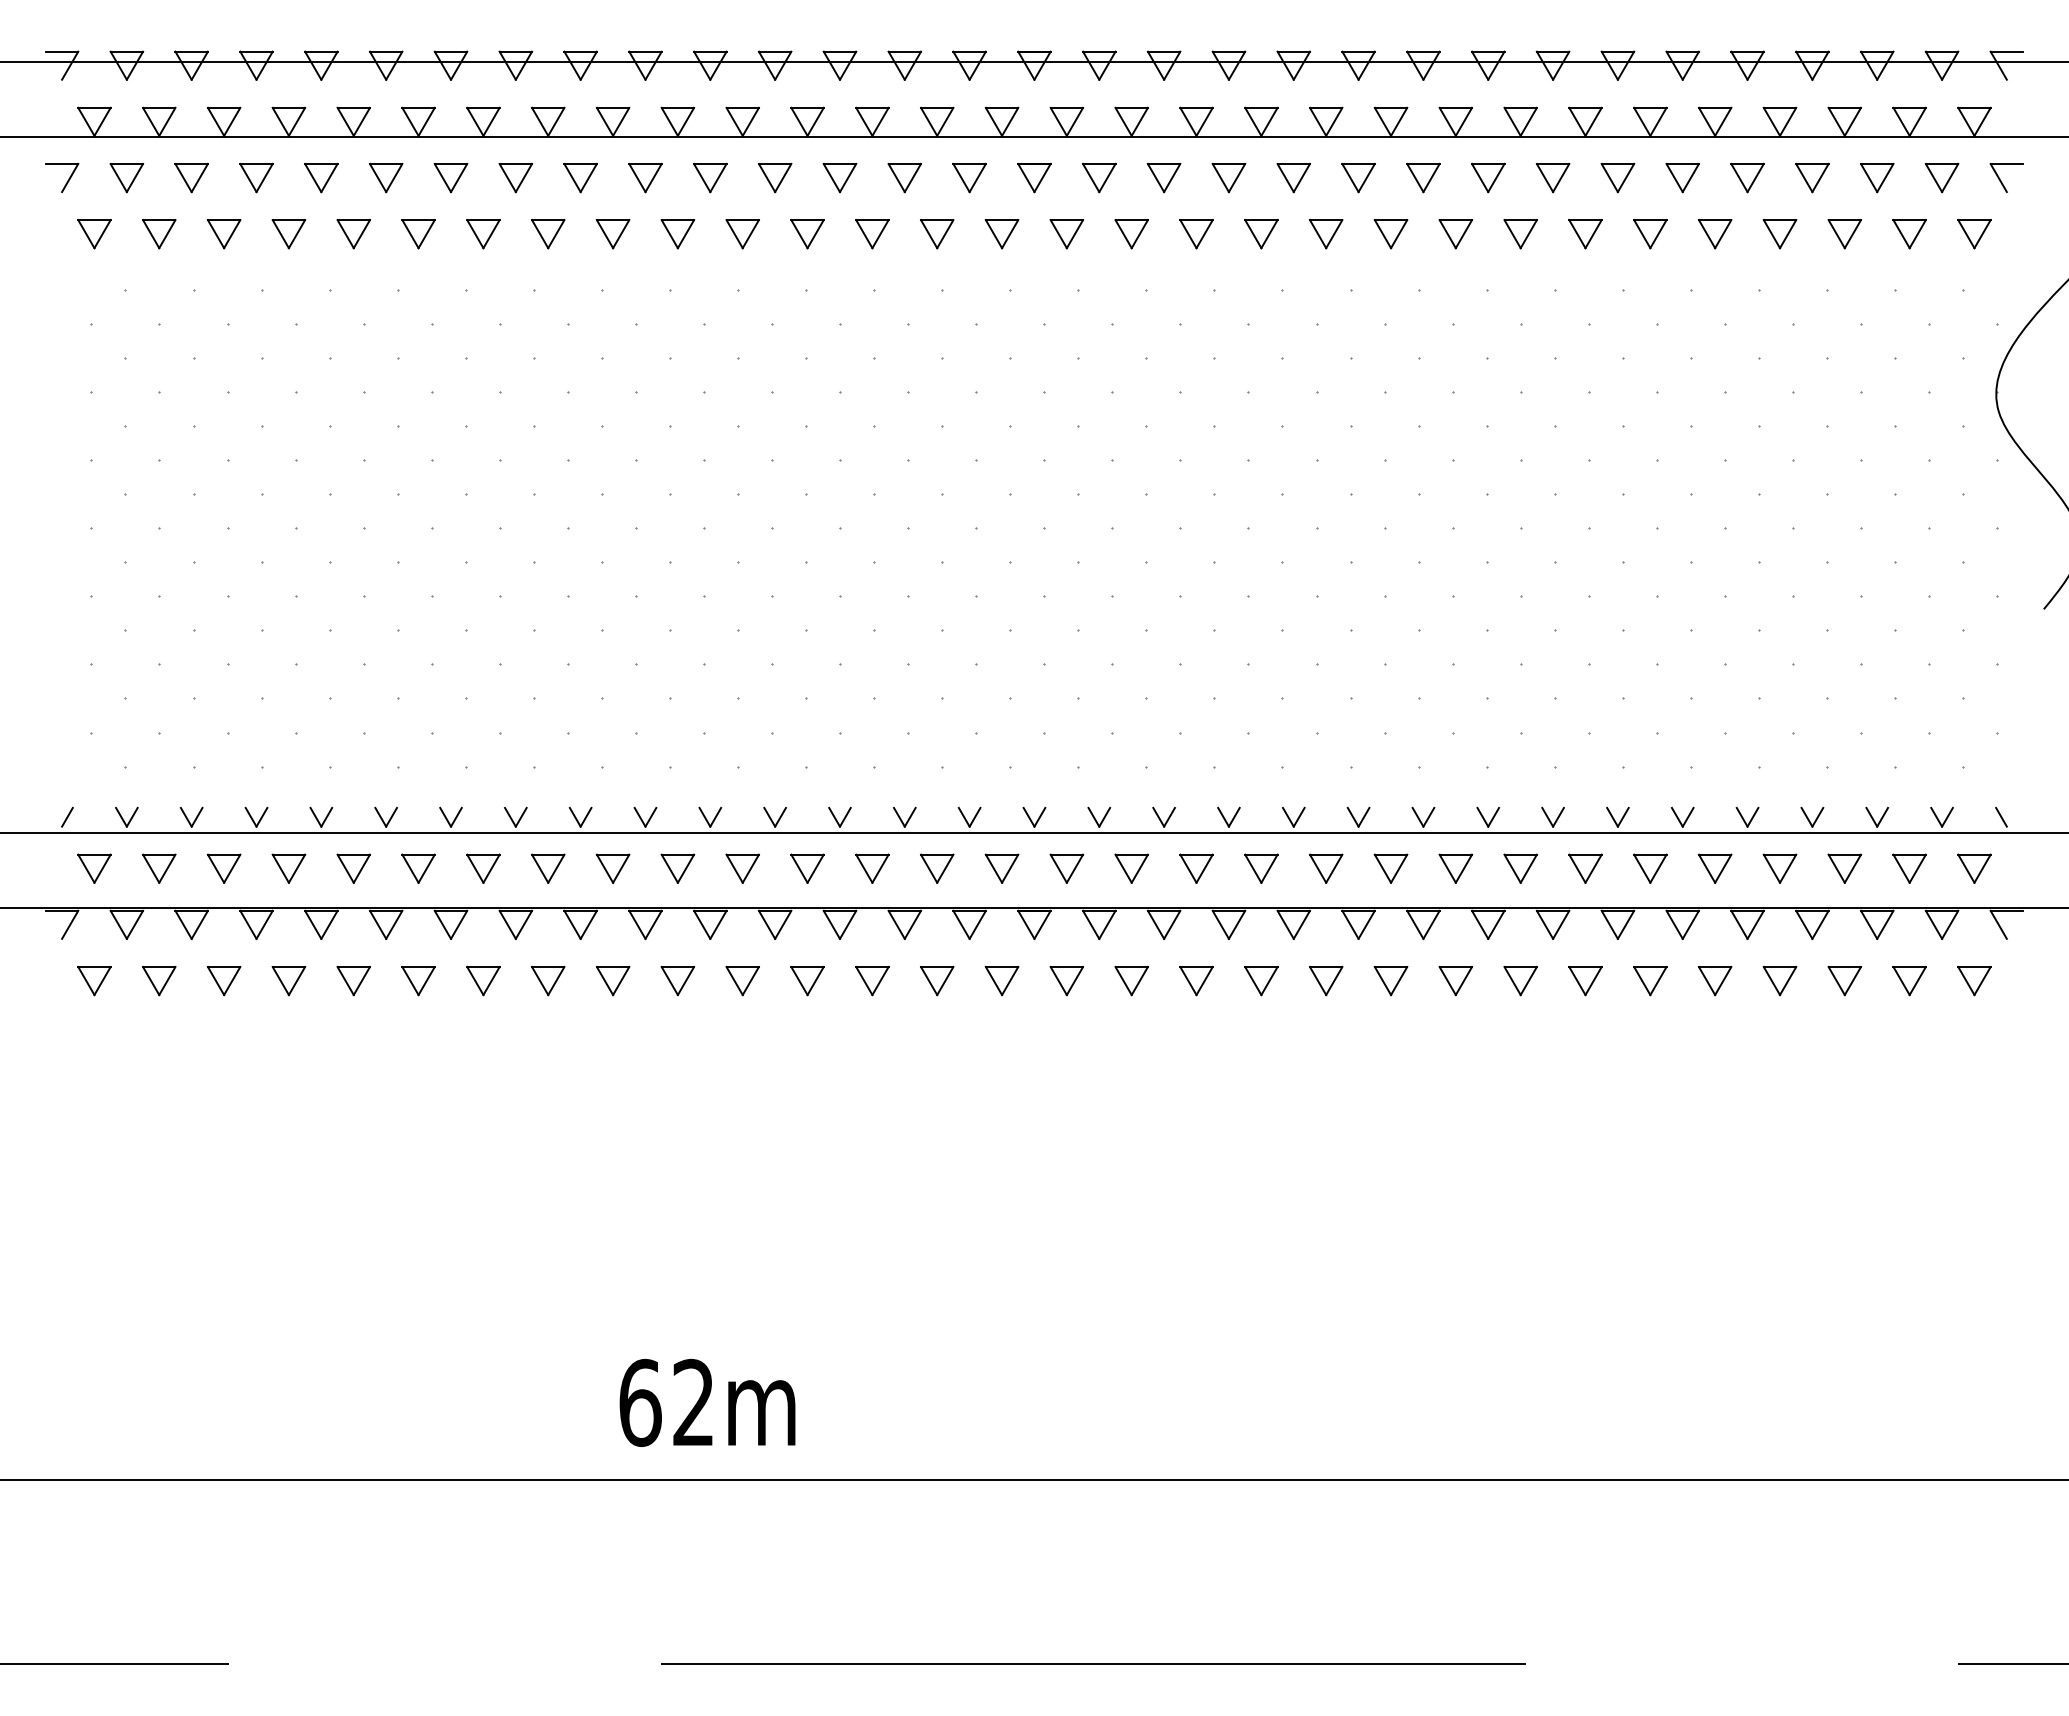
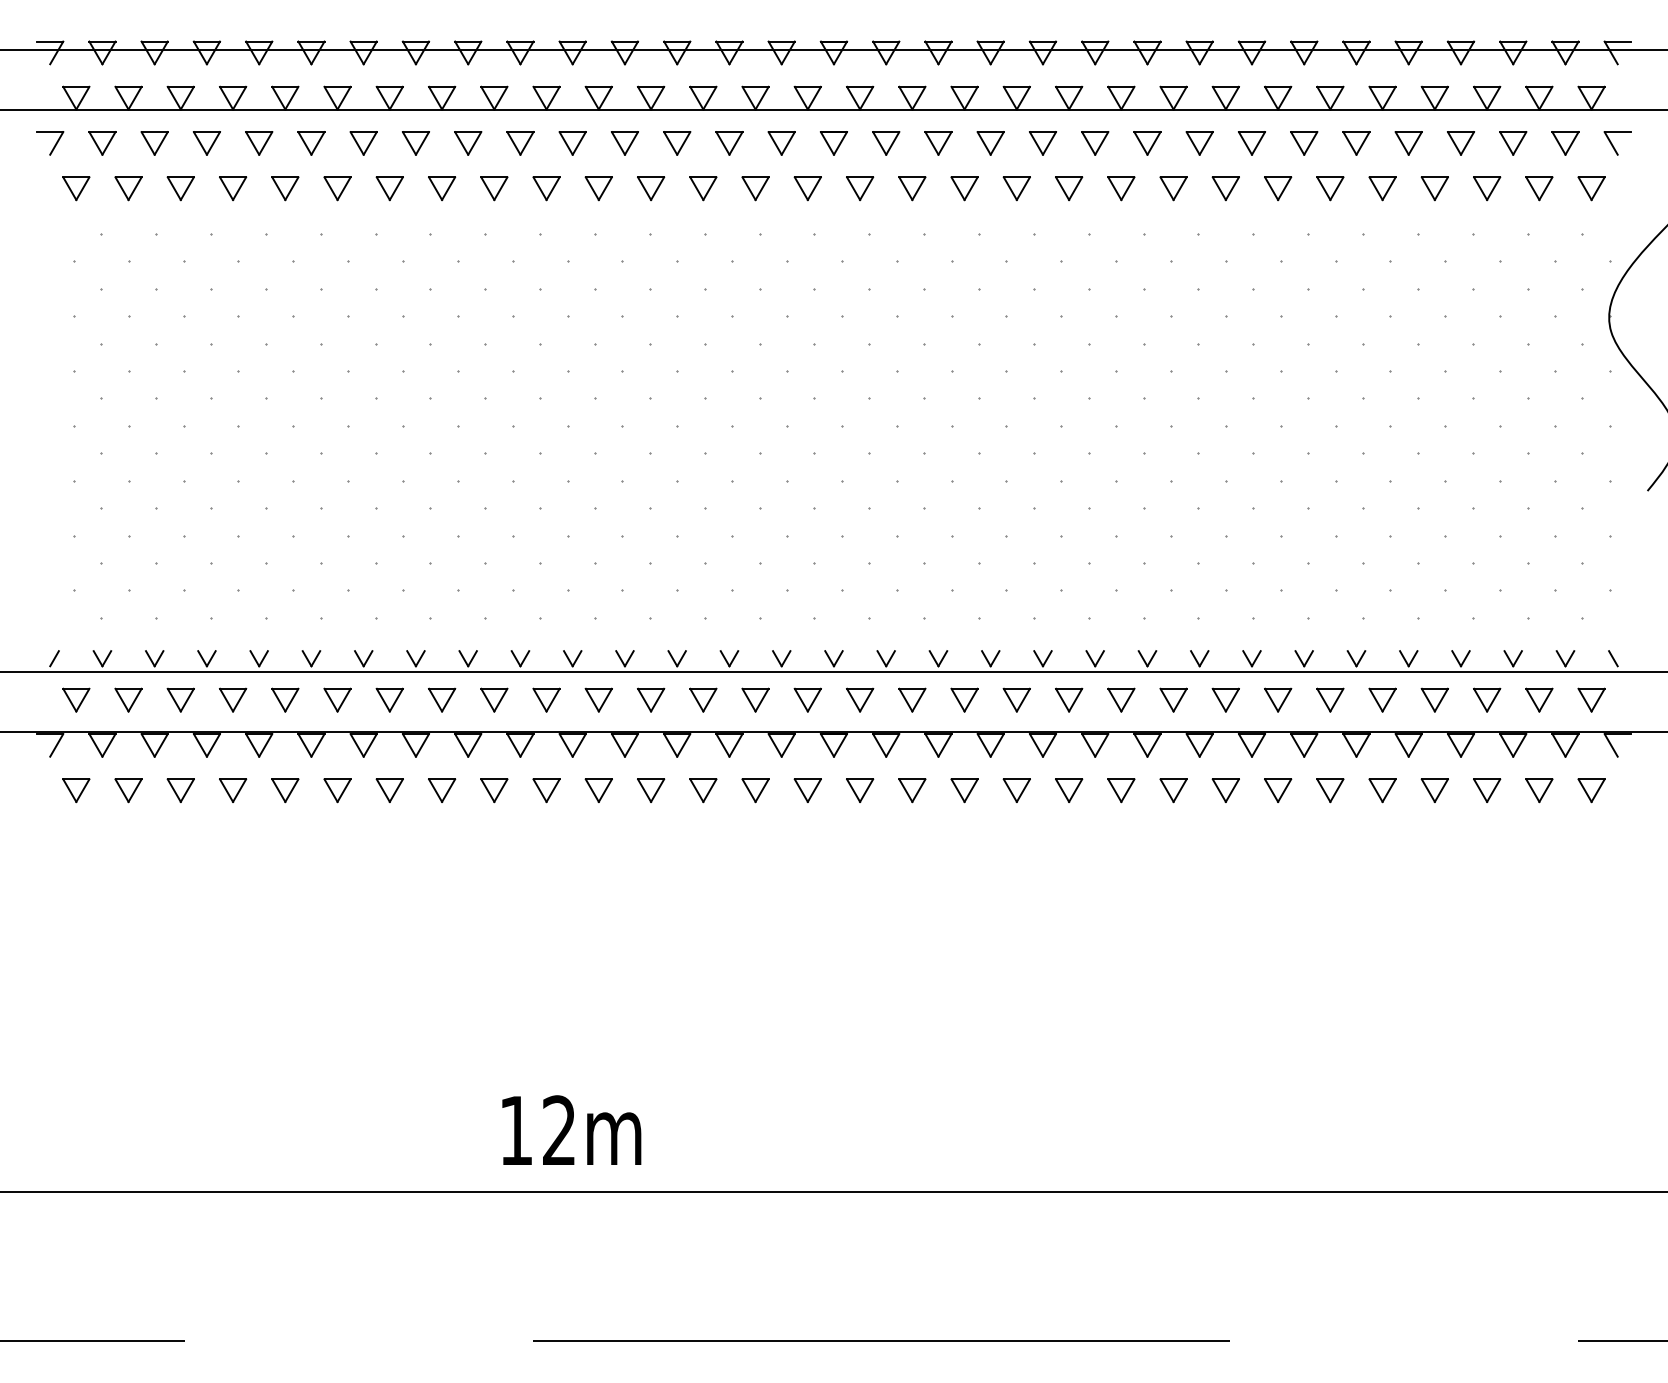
text: (640, 1402) -> (516, 1130), 62m -> 12m

